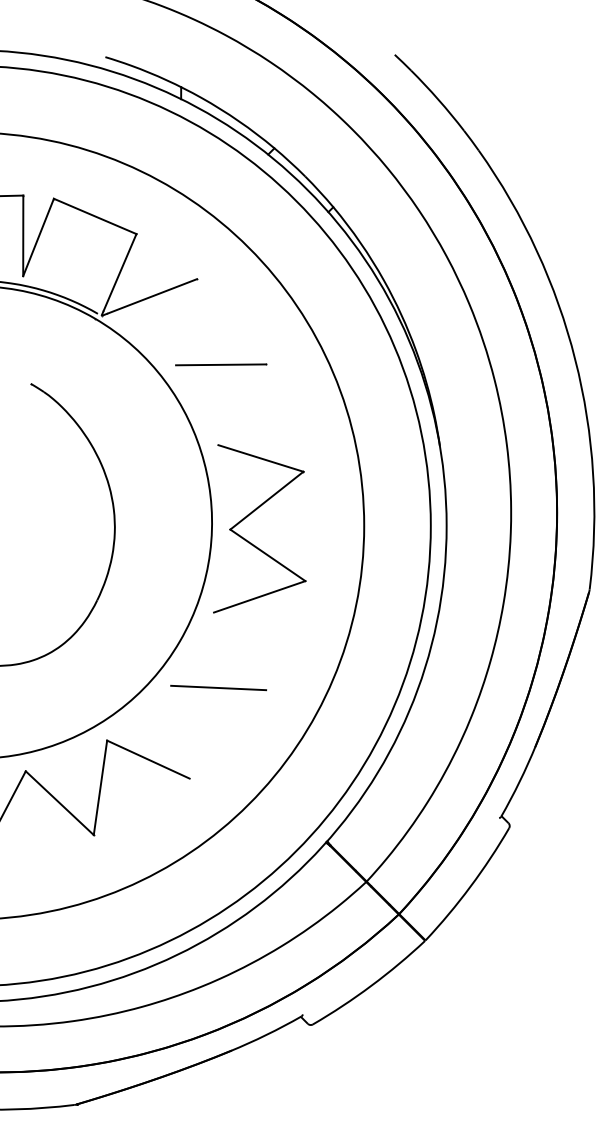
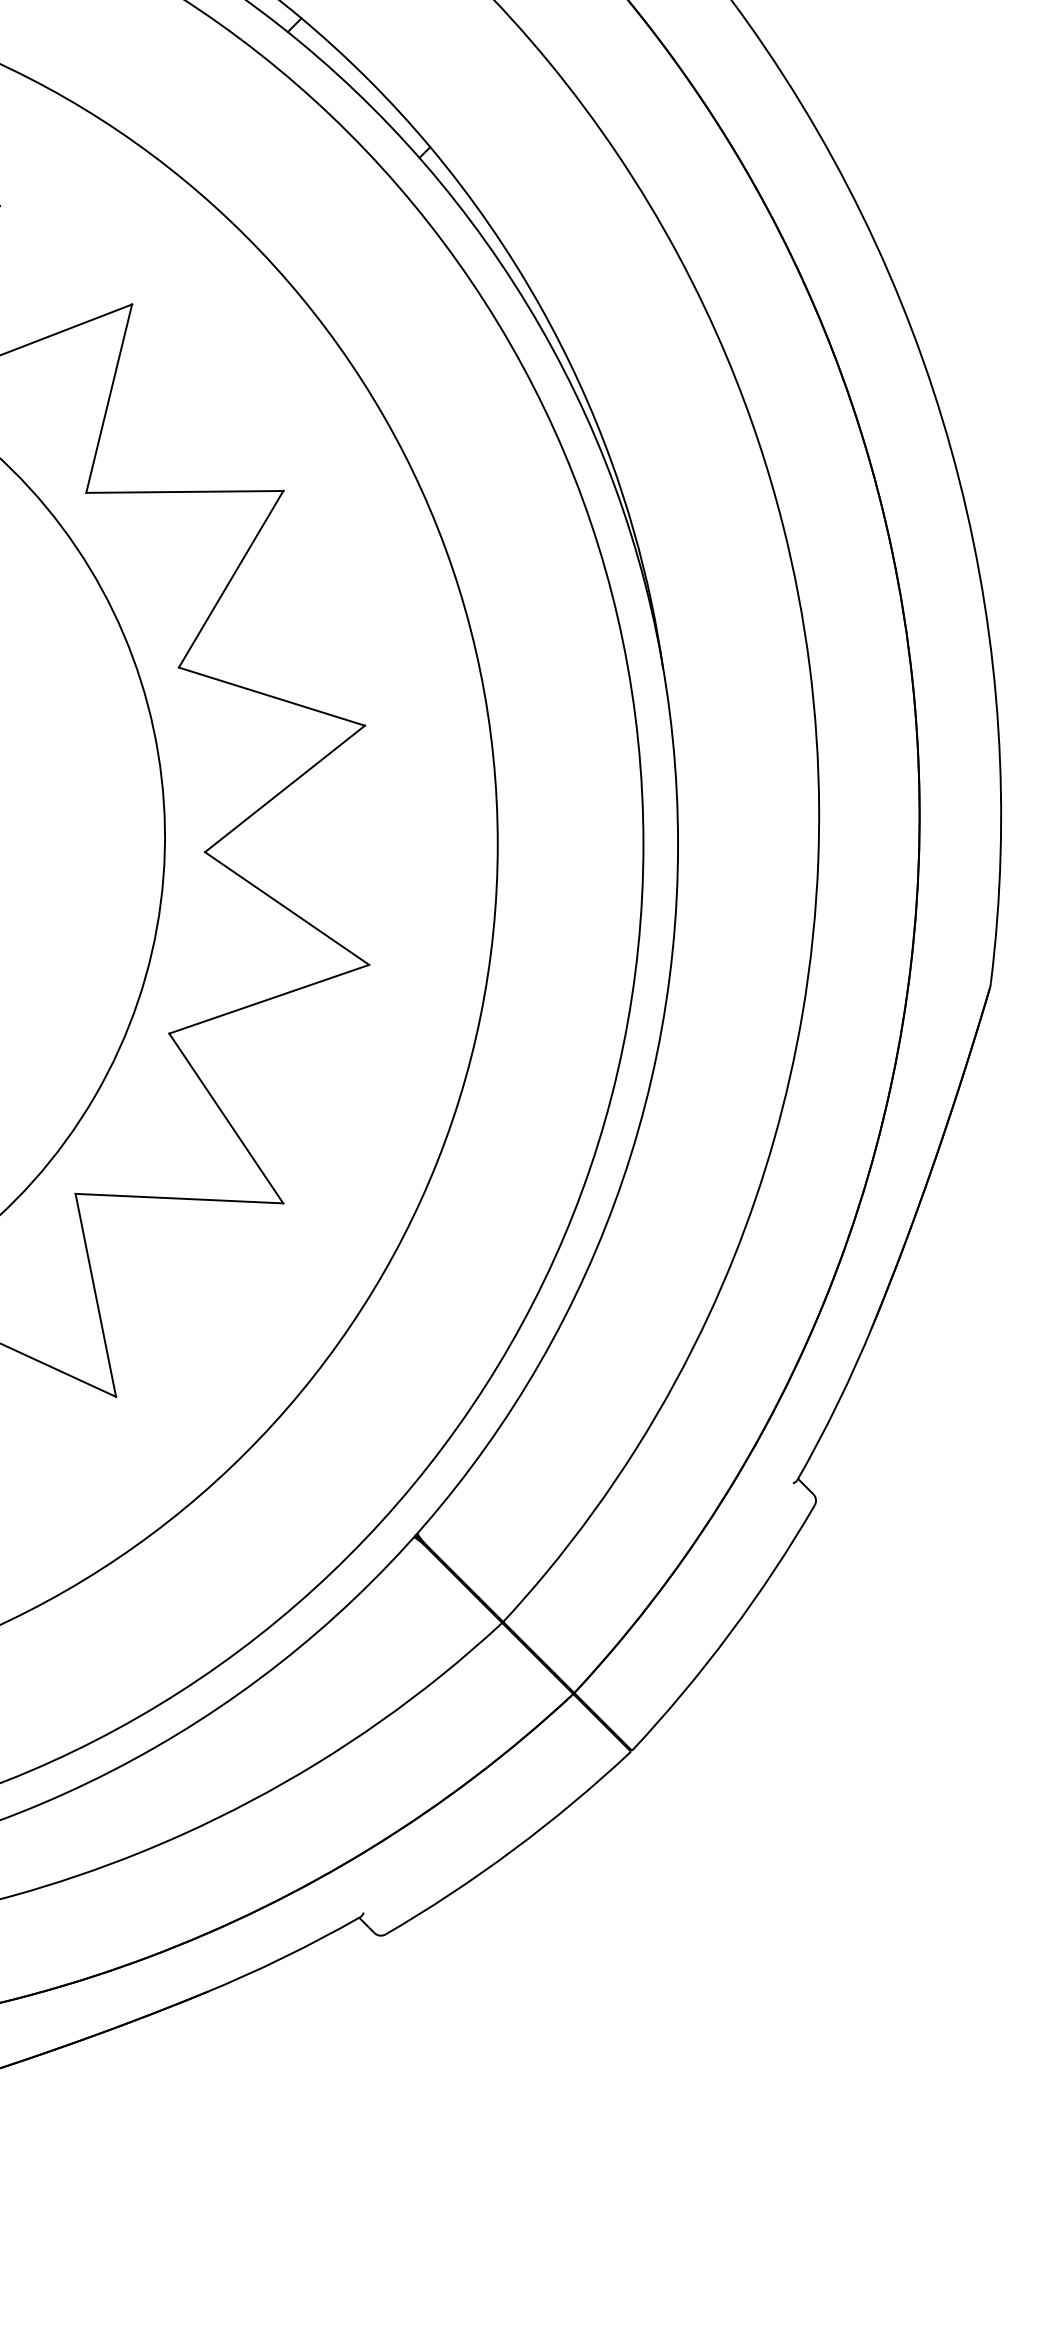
line: (186, 322) -> (109, 399), added
line: (242, 404) -> (231, 578), added
line: (240, 651) -> (227, 1118), added
line: (180, 731) -> (95, 1293), added

